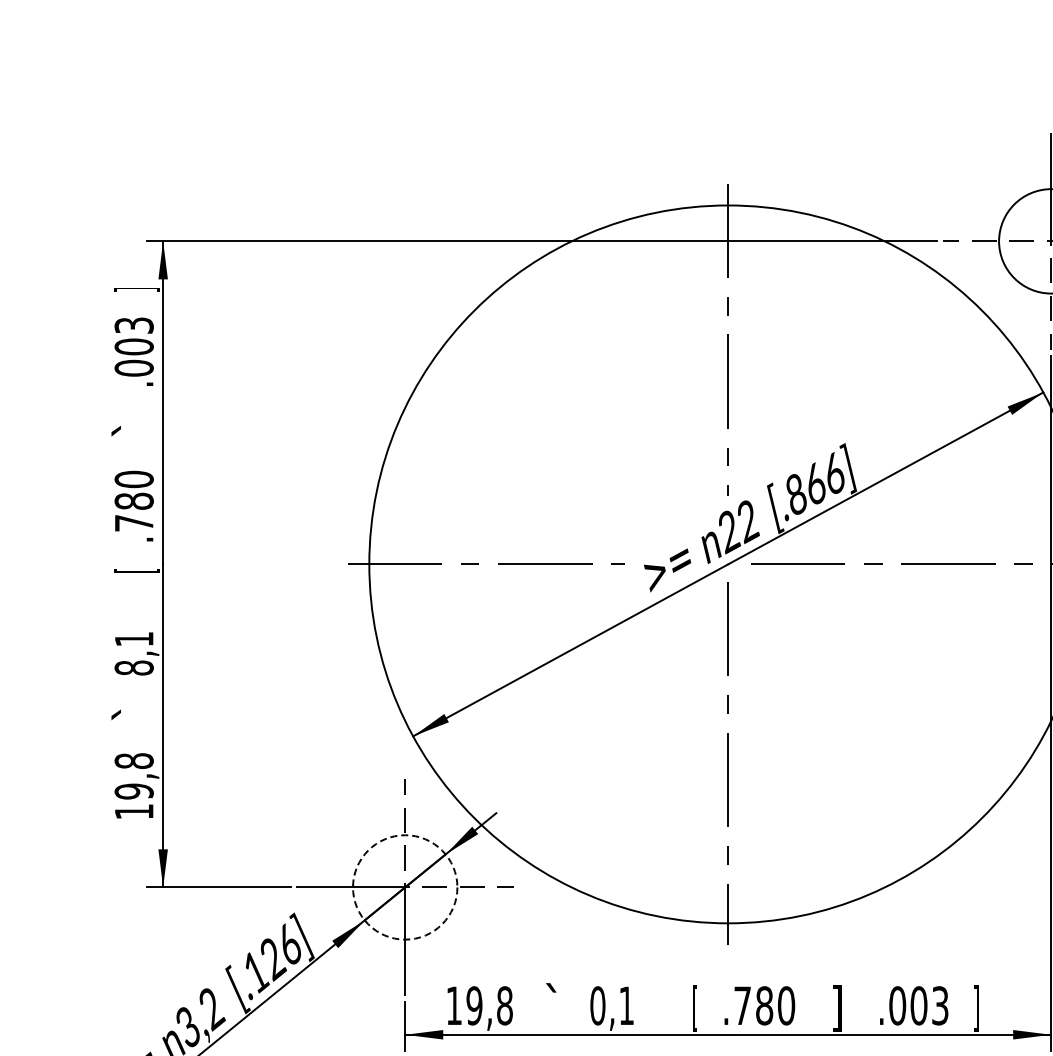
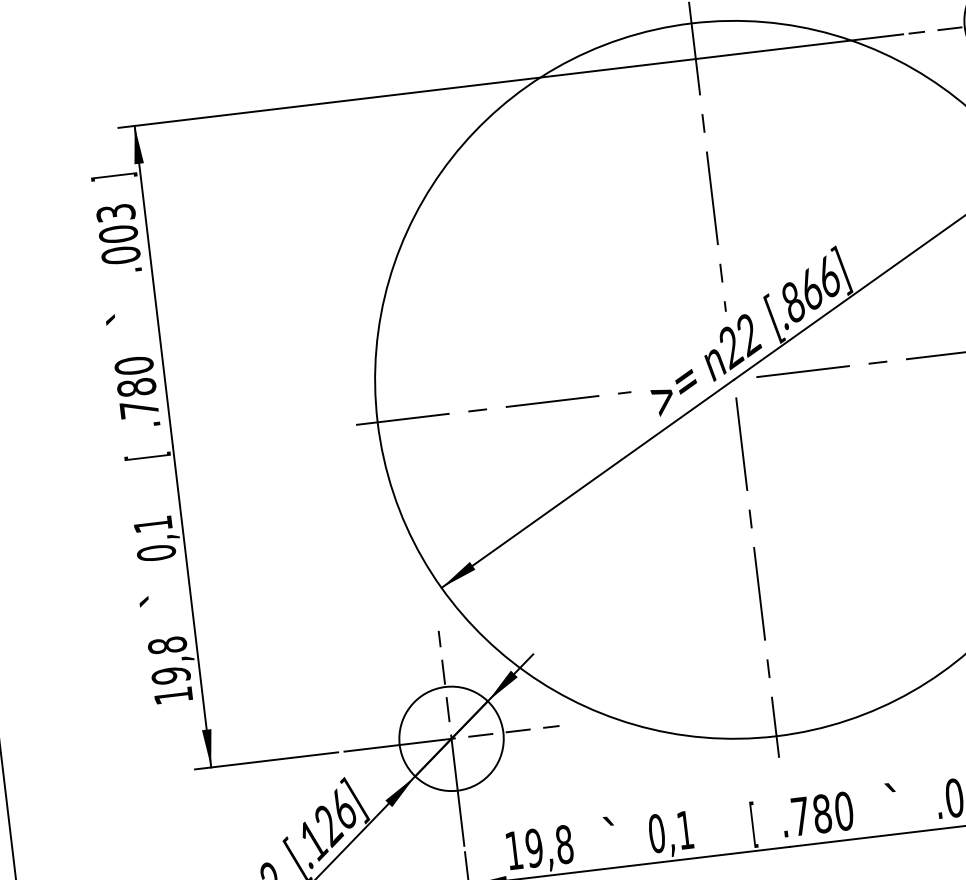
text: (133, 667) -> (155, 552), 8,1 -> 0,1
circle: (405, 887) -> (451, 738), dashed -> solid
text: (835, 1007) -> (893, 807), ] -> `

